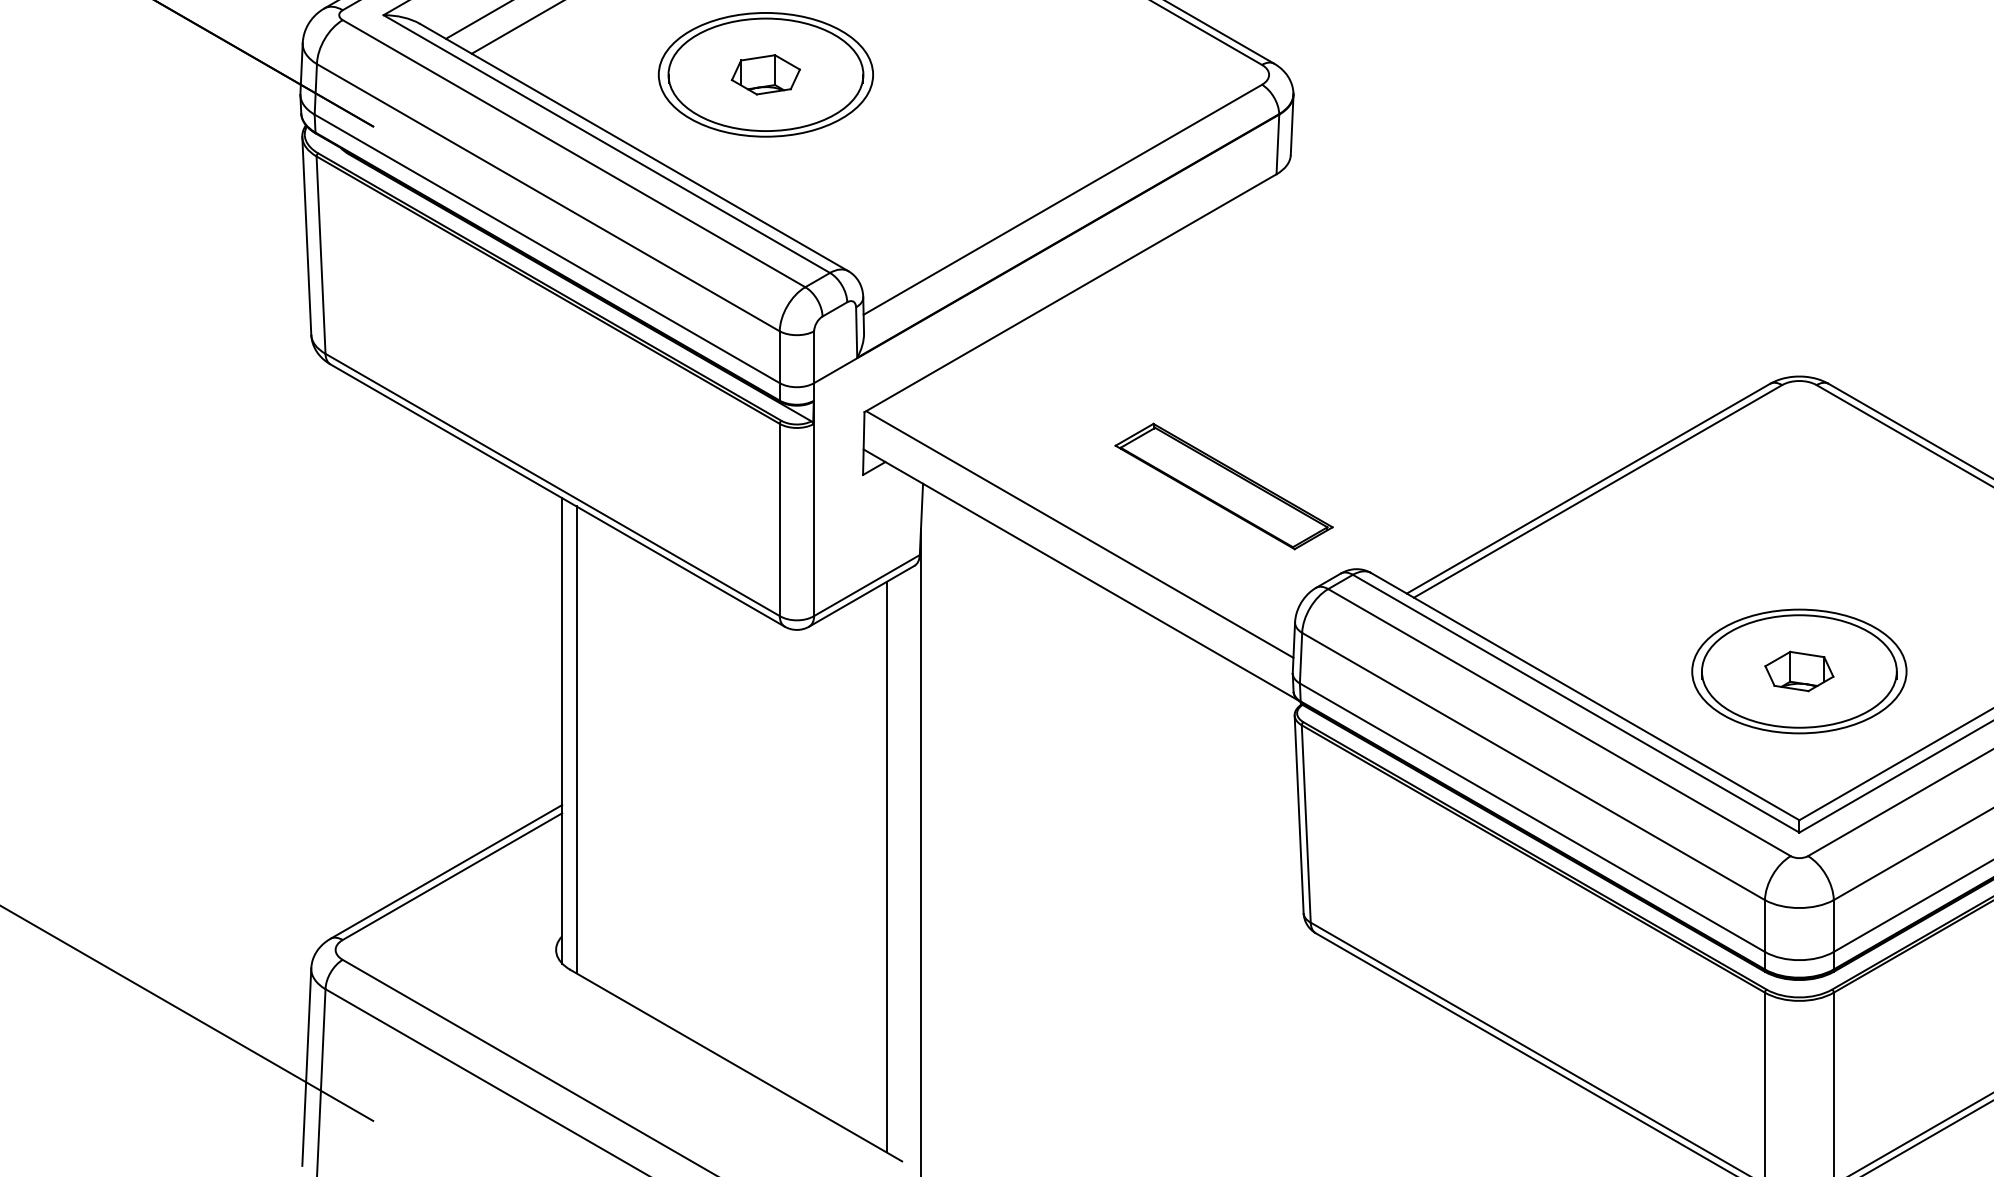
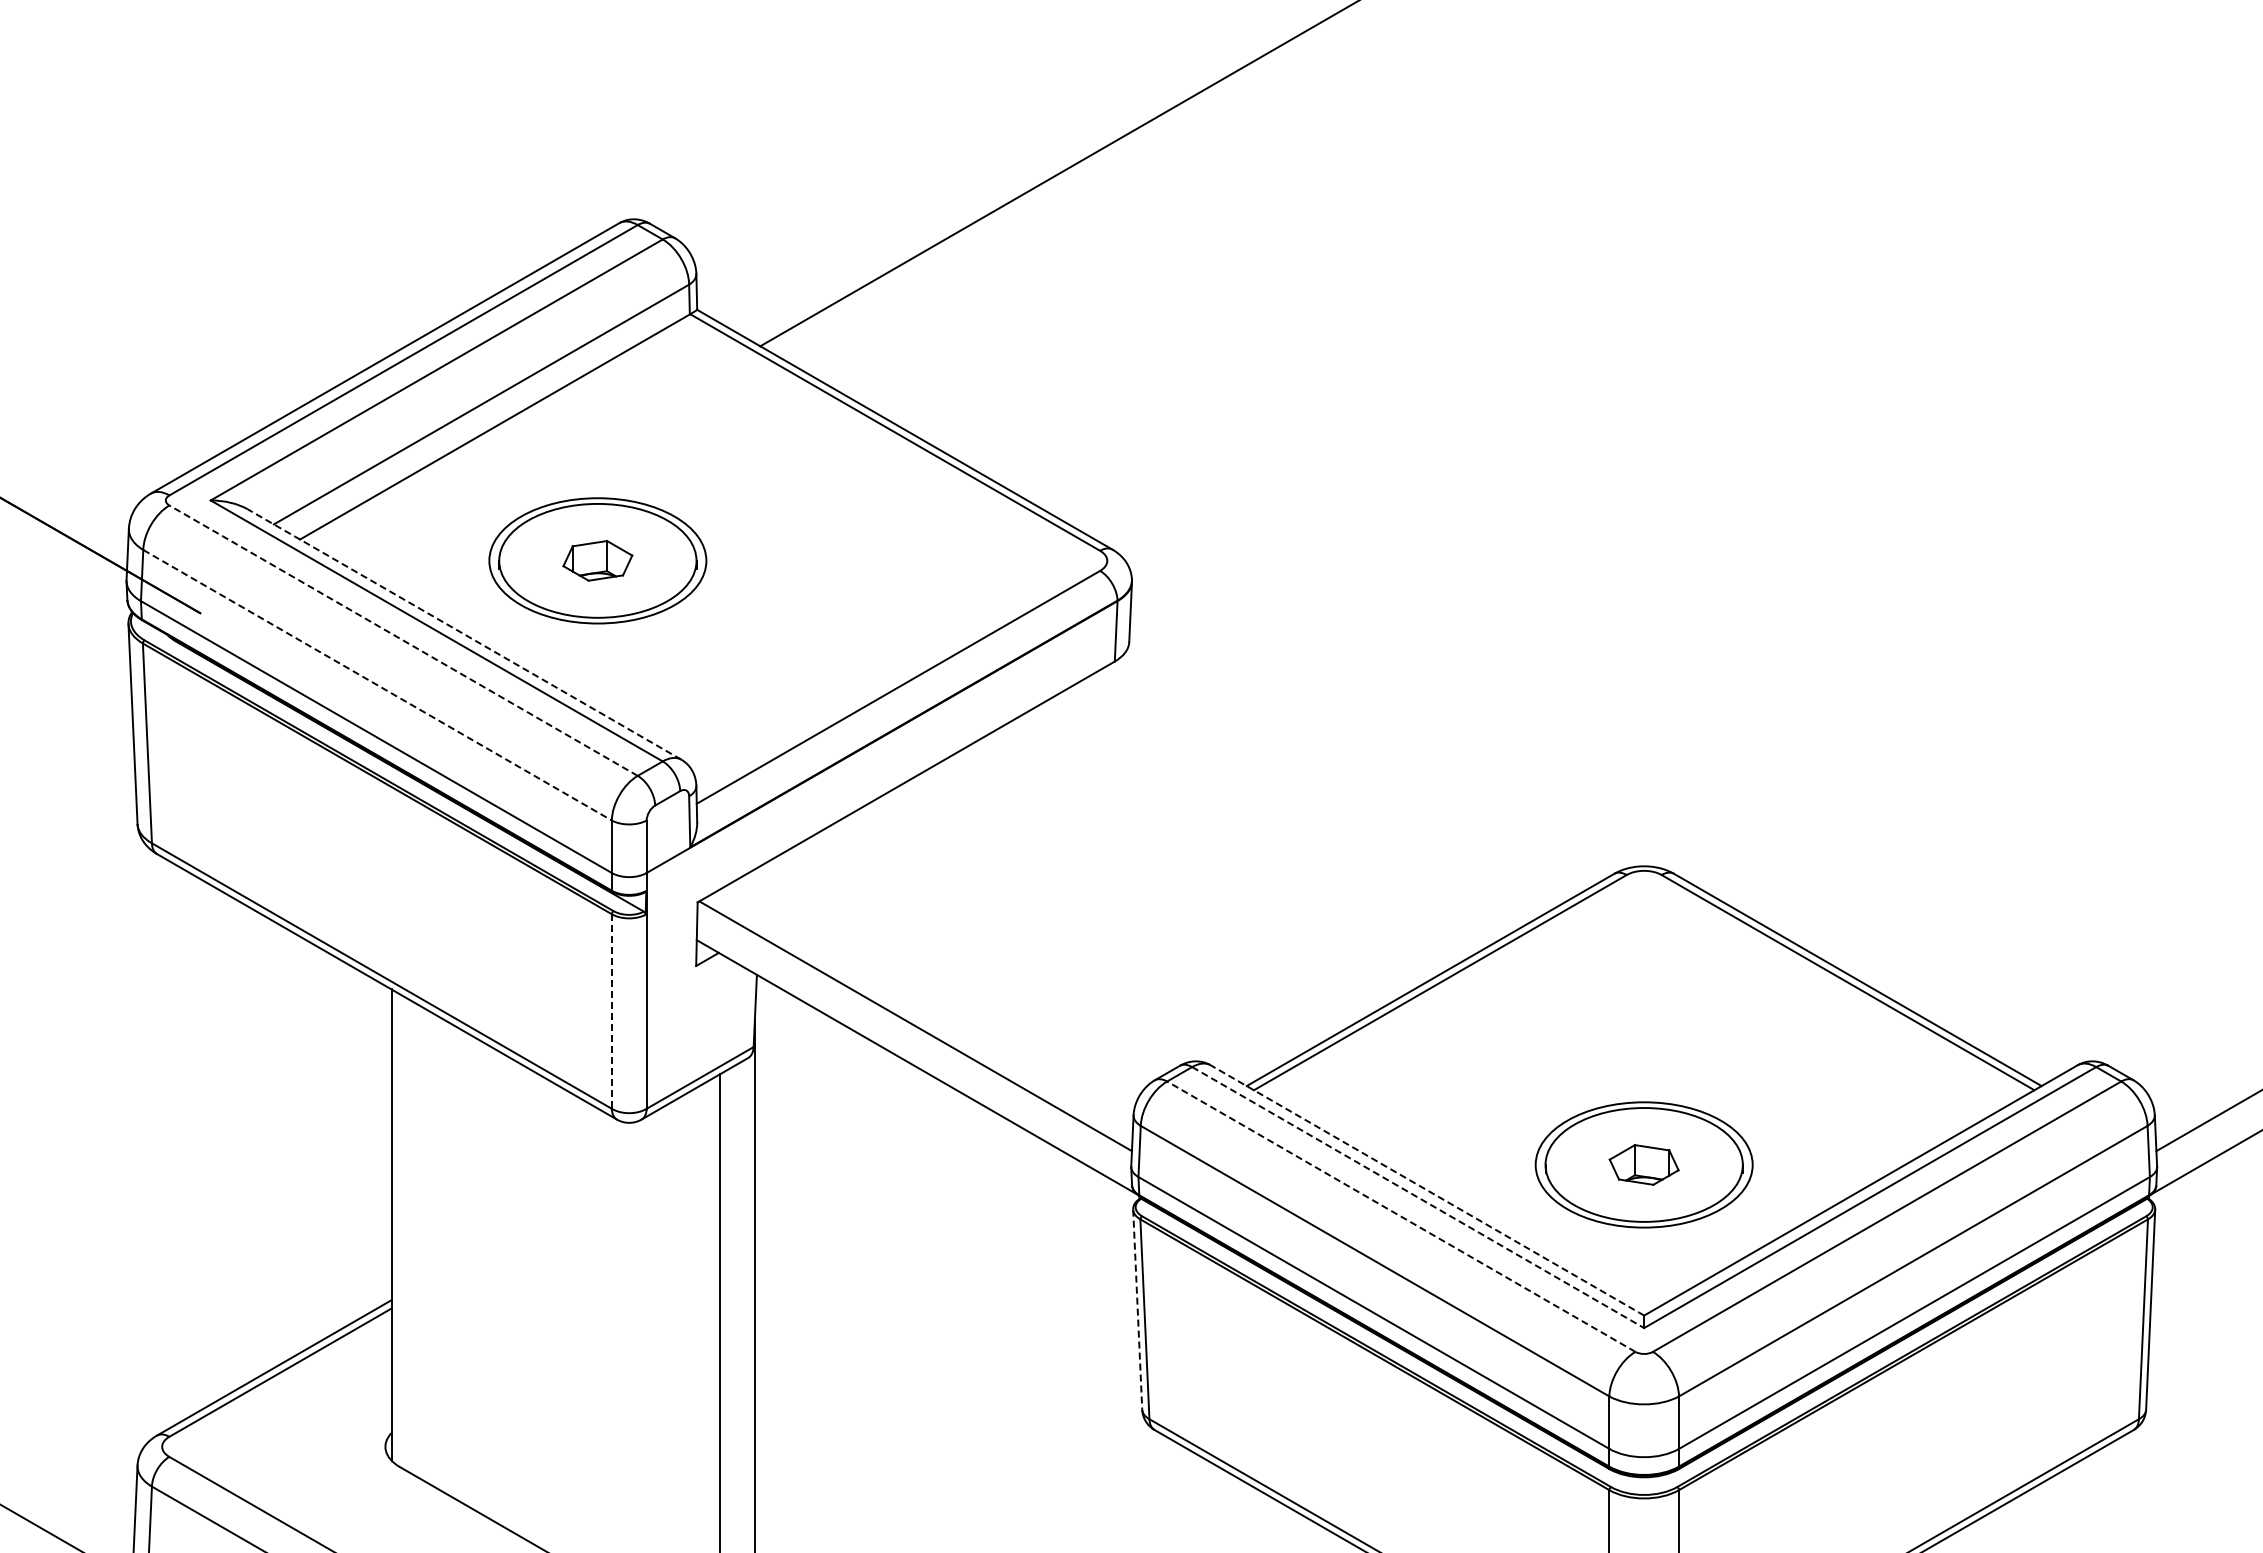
line: (634, 147) -> (464, 634), solid -> dashed
line: (573, 153) -> (403, 640), solid -> dashed
line: (548, 197) -> (377, 685), solid -> dashed
part: (1223, 486) -> (1061, 977), removed
line: (779, 520) -> (611, 1012), solid -> dashed
line: (1584, 696) -> (1426, 1190), solid -> dashed
line: (1576, 703) -> (1418, 1197), solid -> dashed
line: (1558, 722) -> (1400, 1216), solid -> dashed
line: (576, 739) -> (406, 1233), removed
line: (1298, 815) -> (1137, 1310), solid -> dashed

